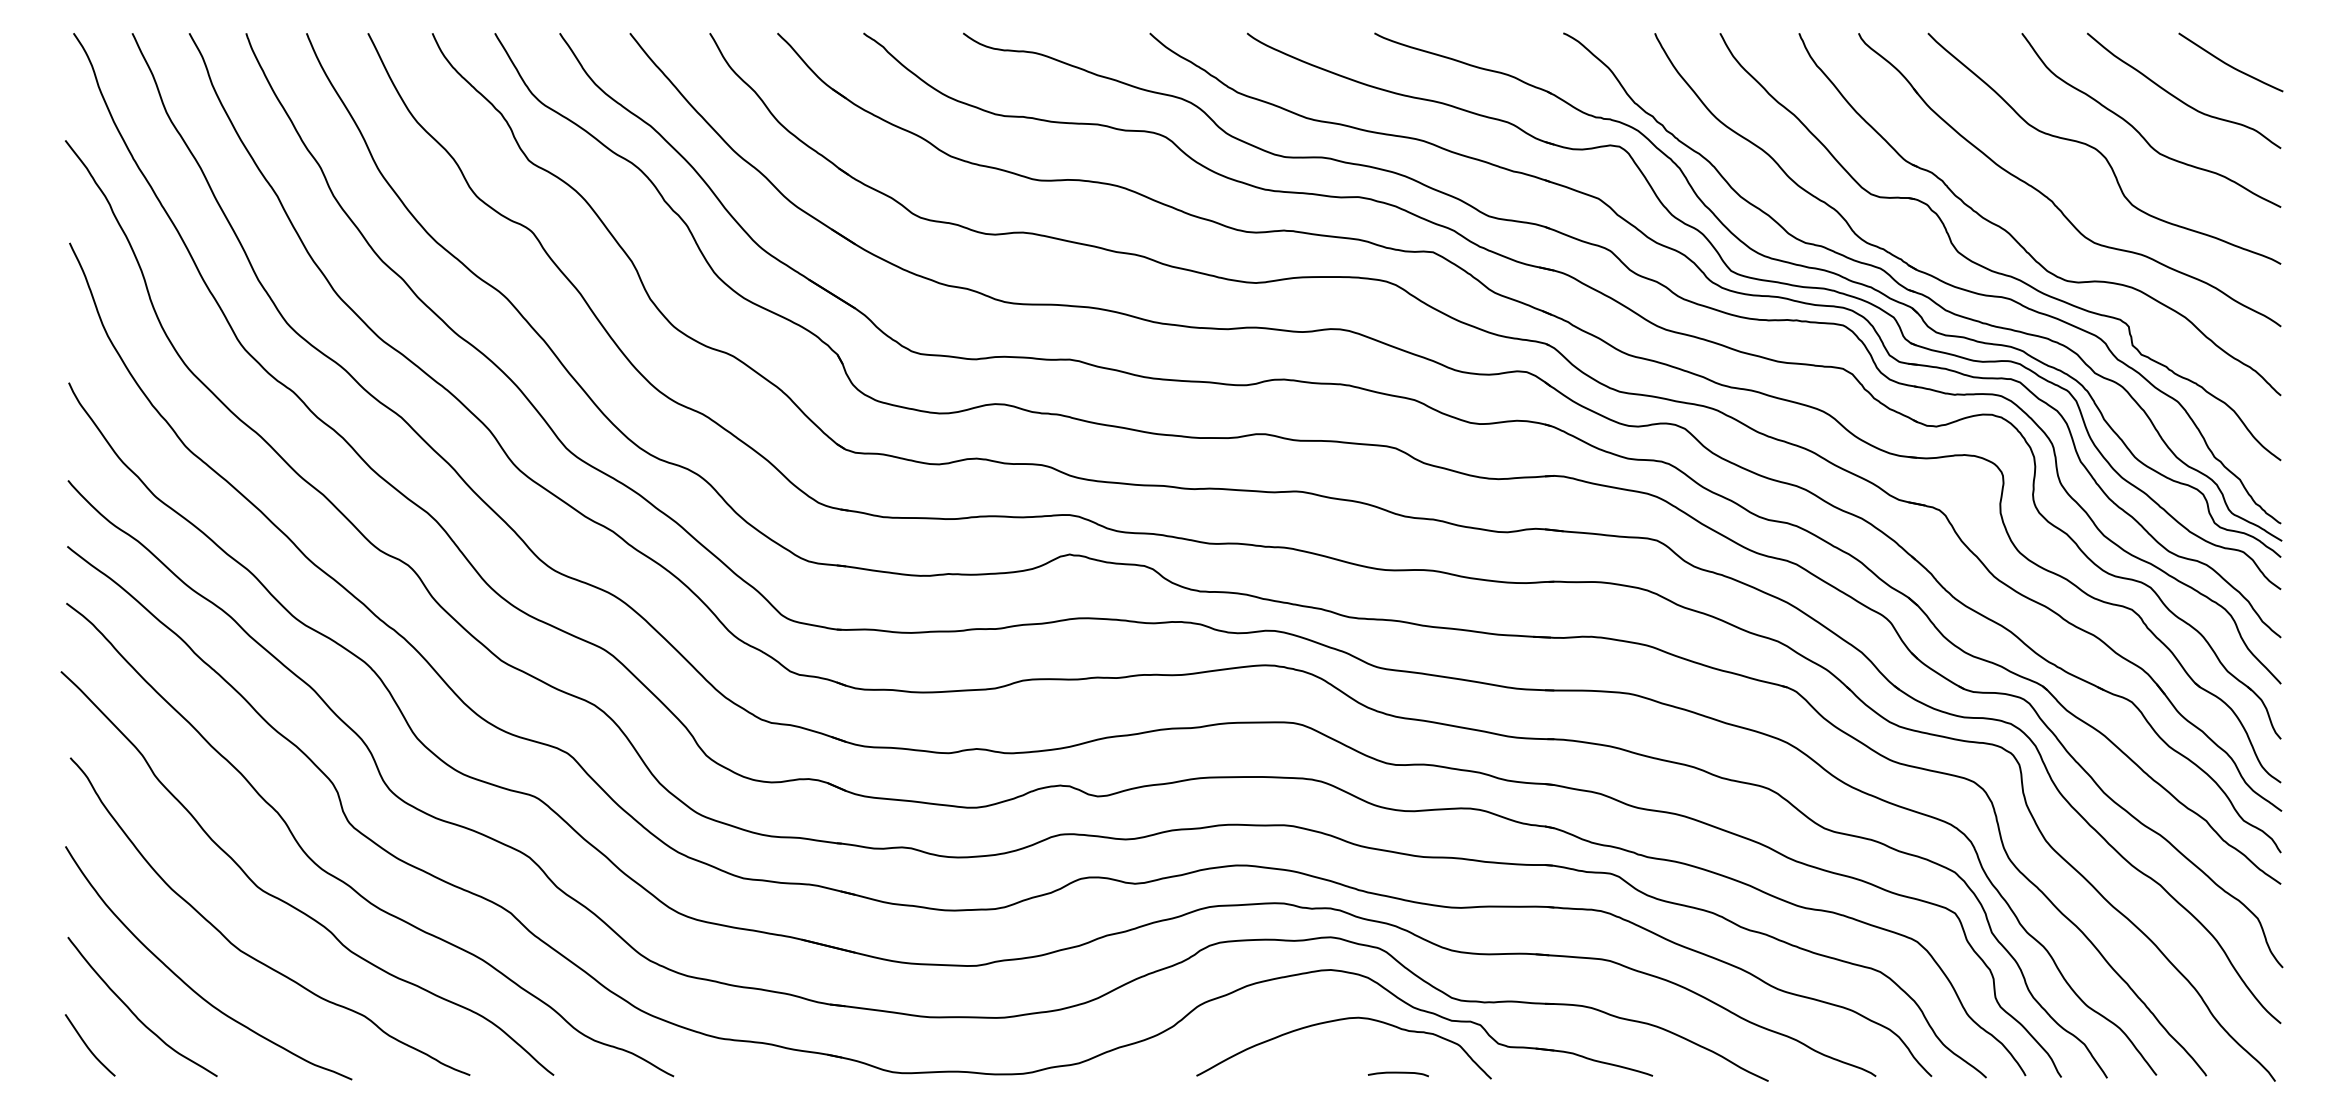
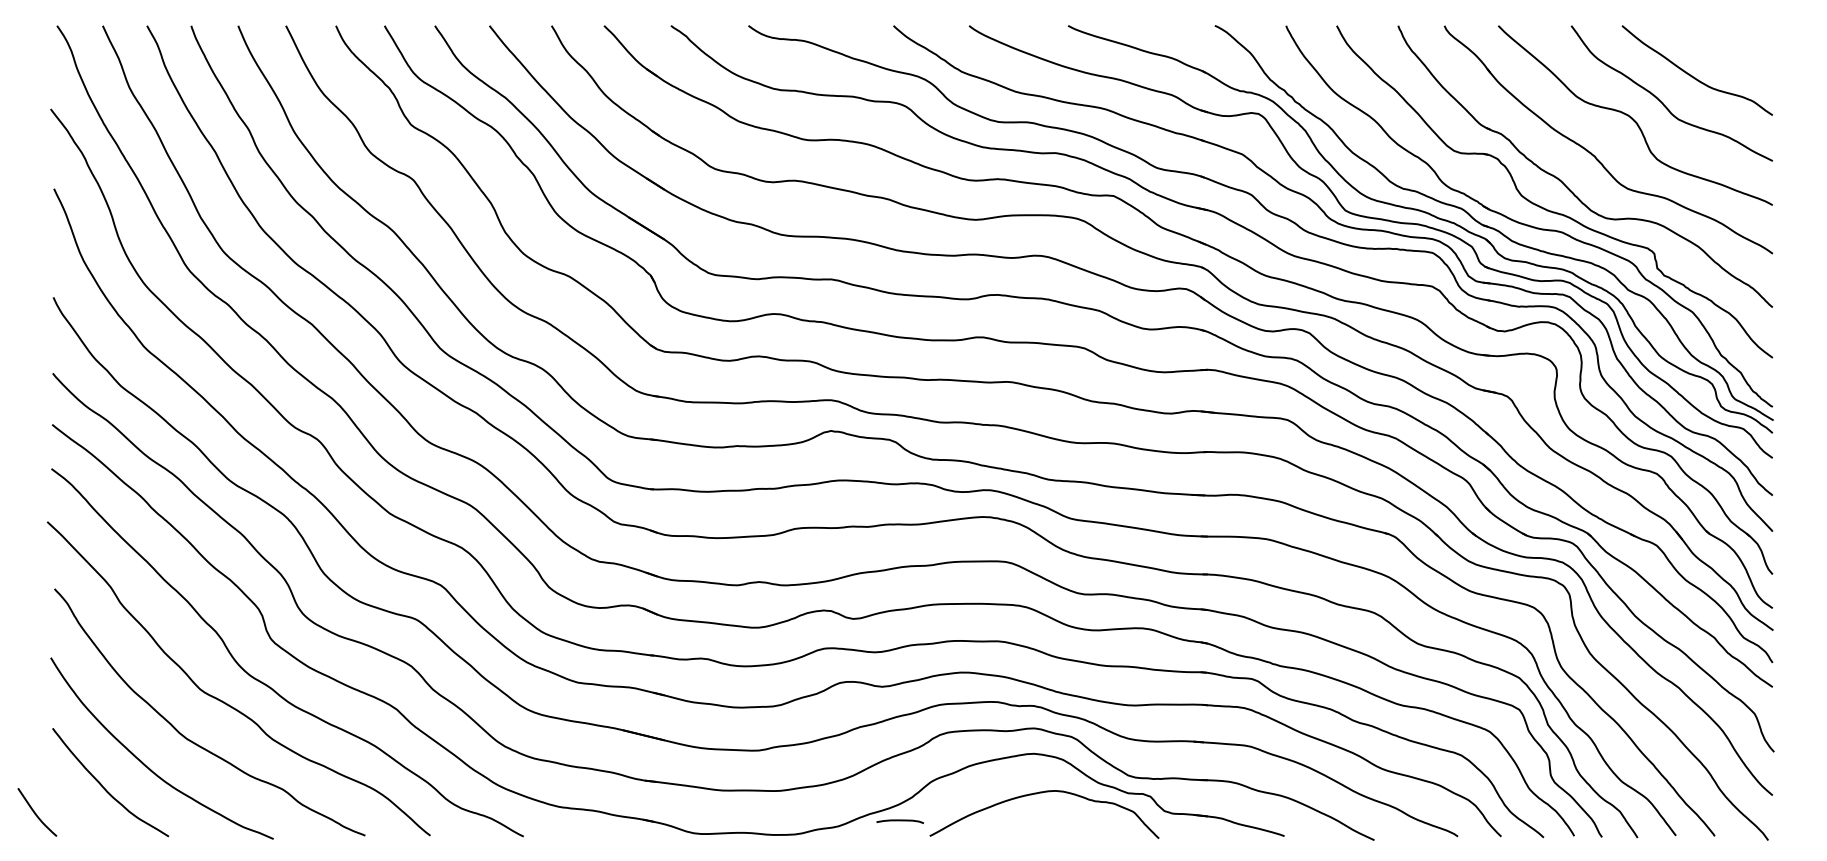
curve: (2229, 64) -> (1732, 50), removed
curve: (88, 1046) -> (36, 813), moved
curve: (1397, 1073) -> (899, 821), moved

